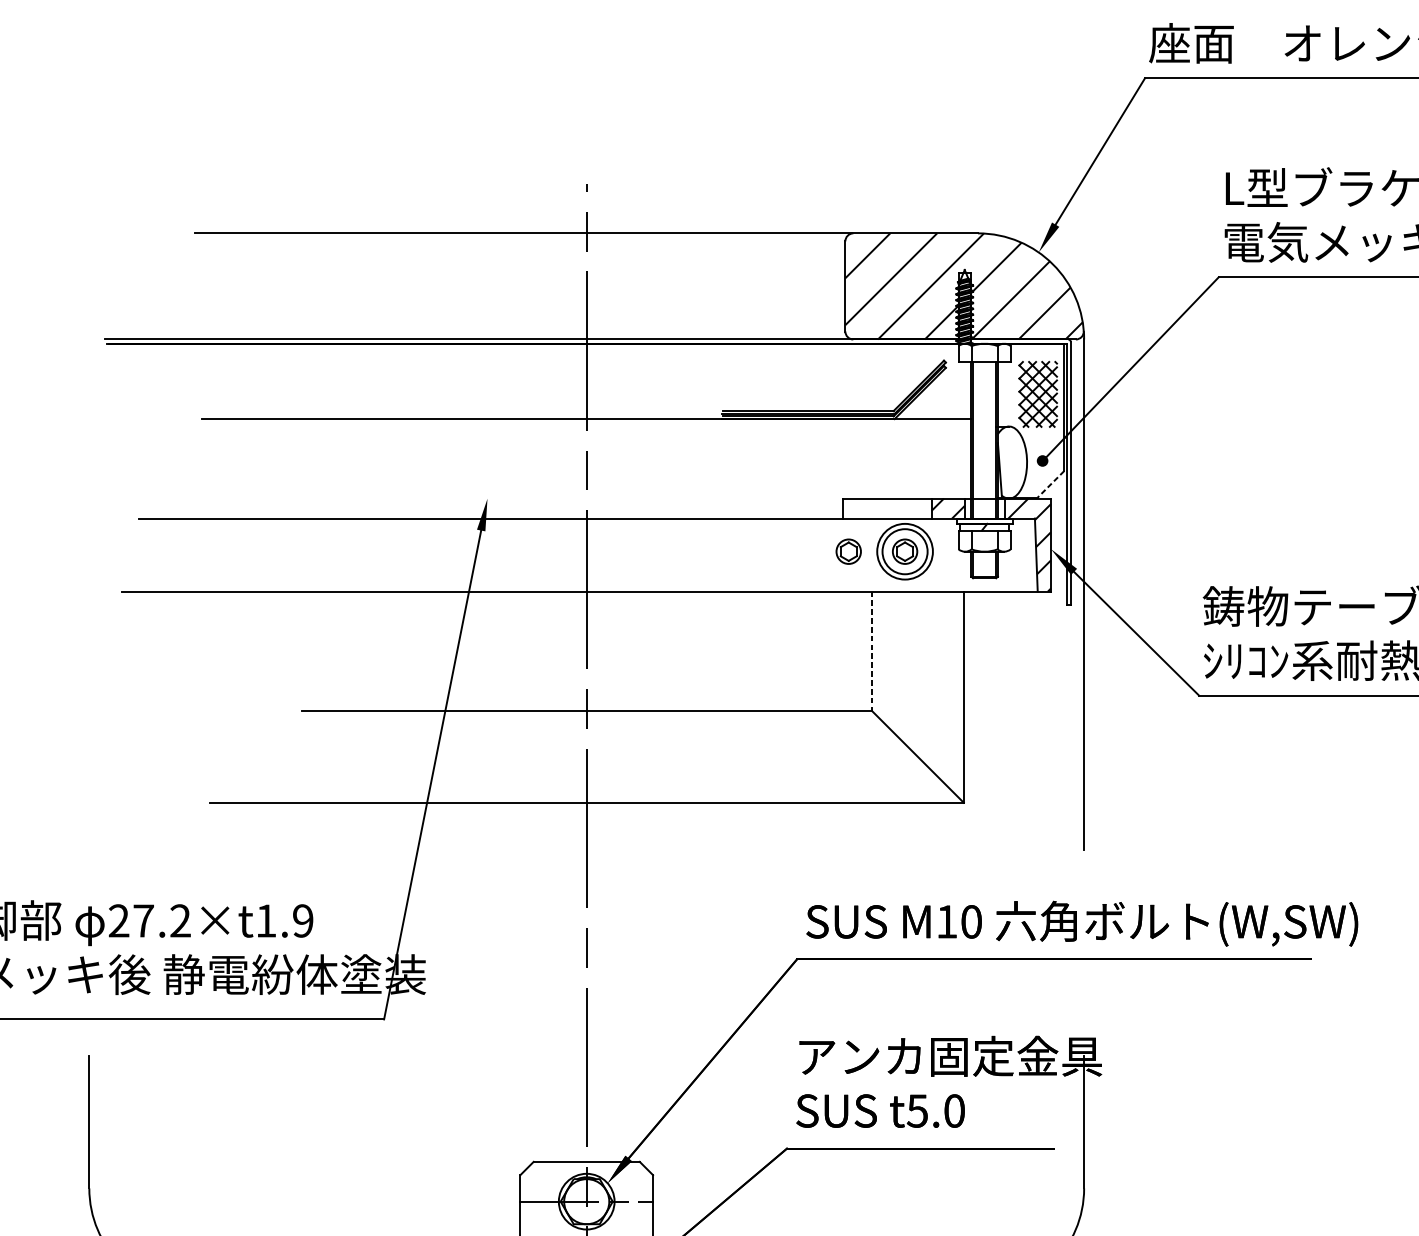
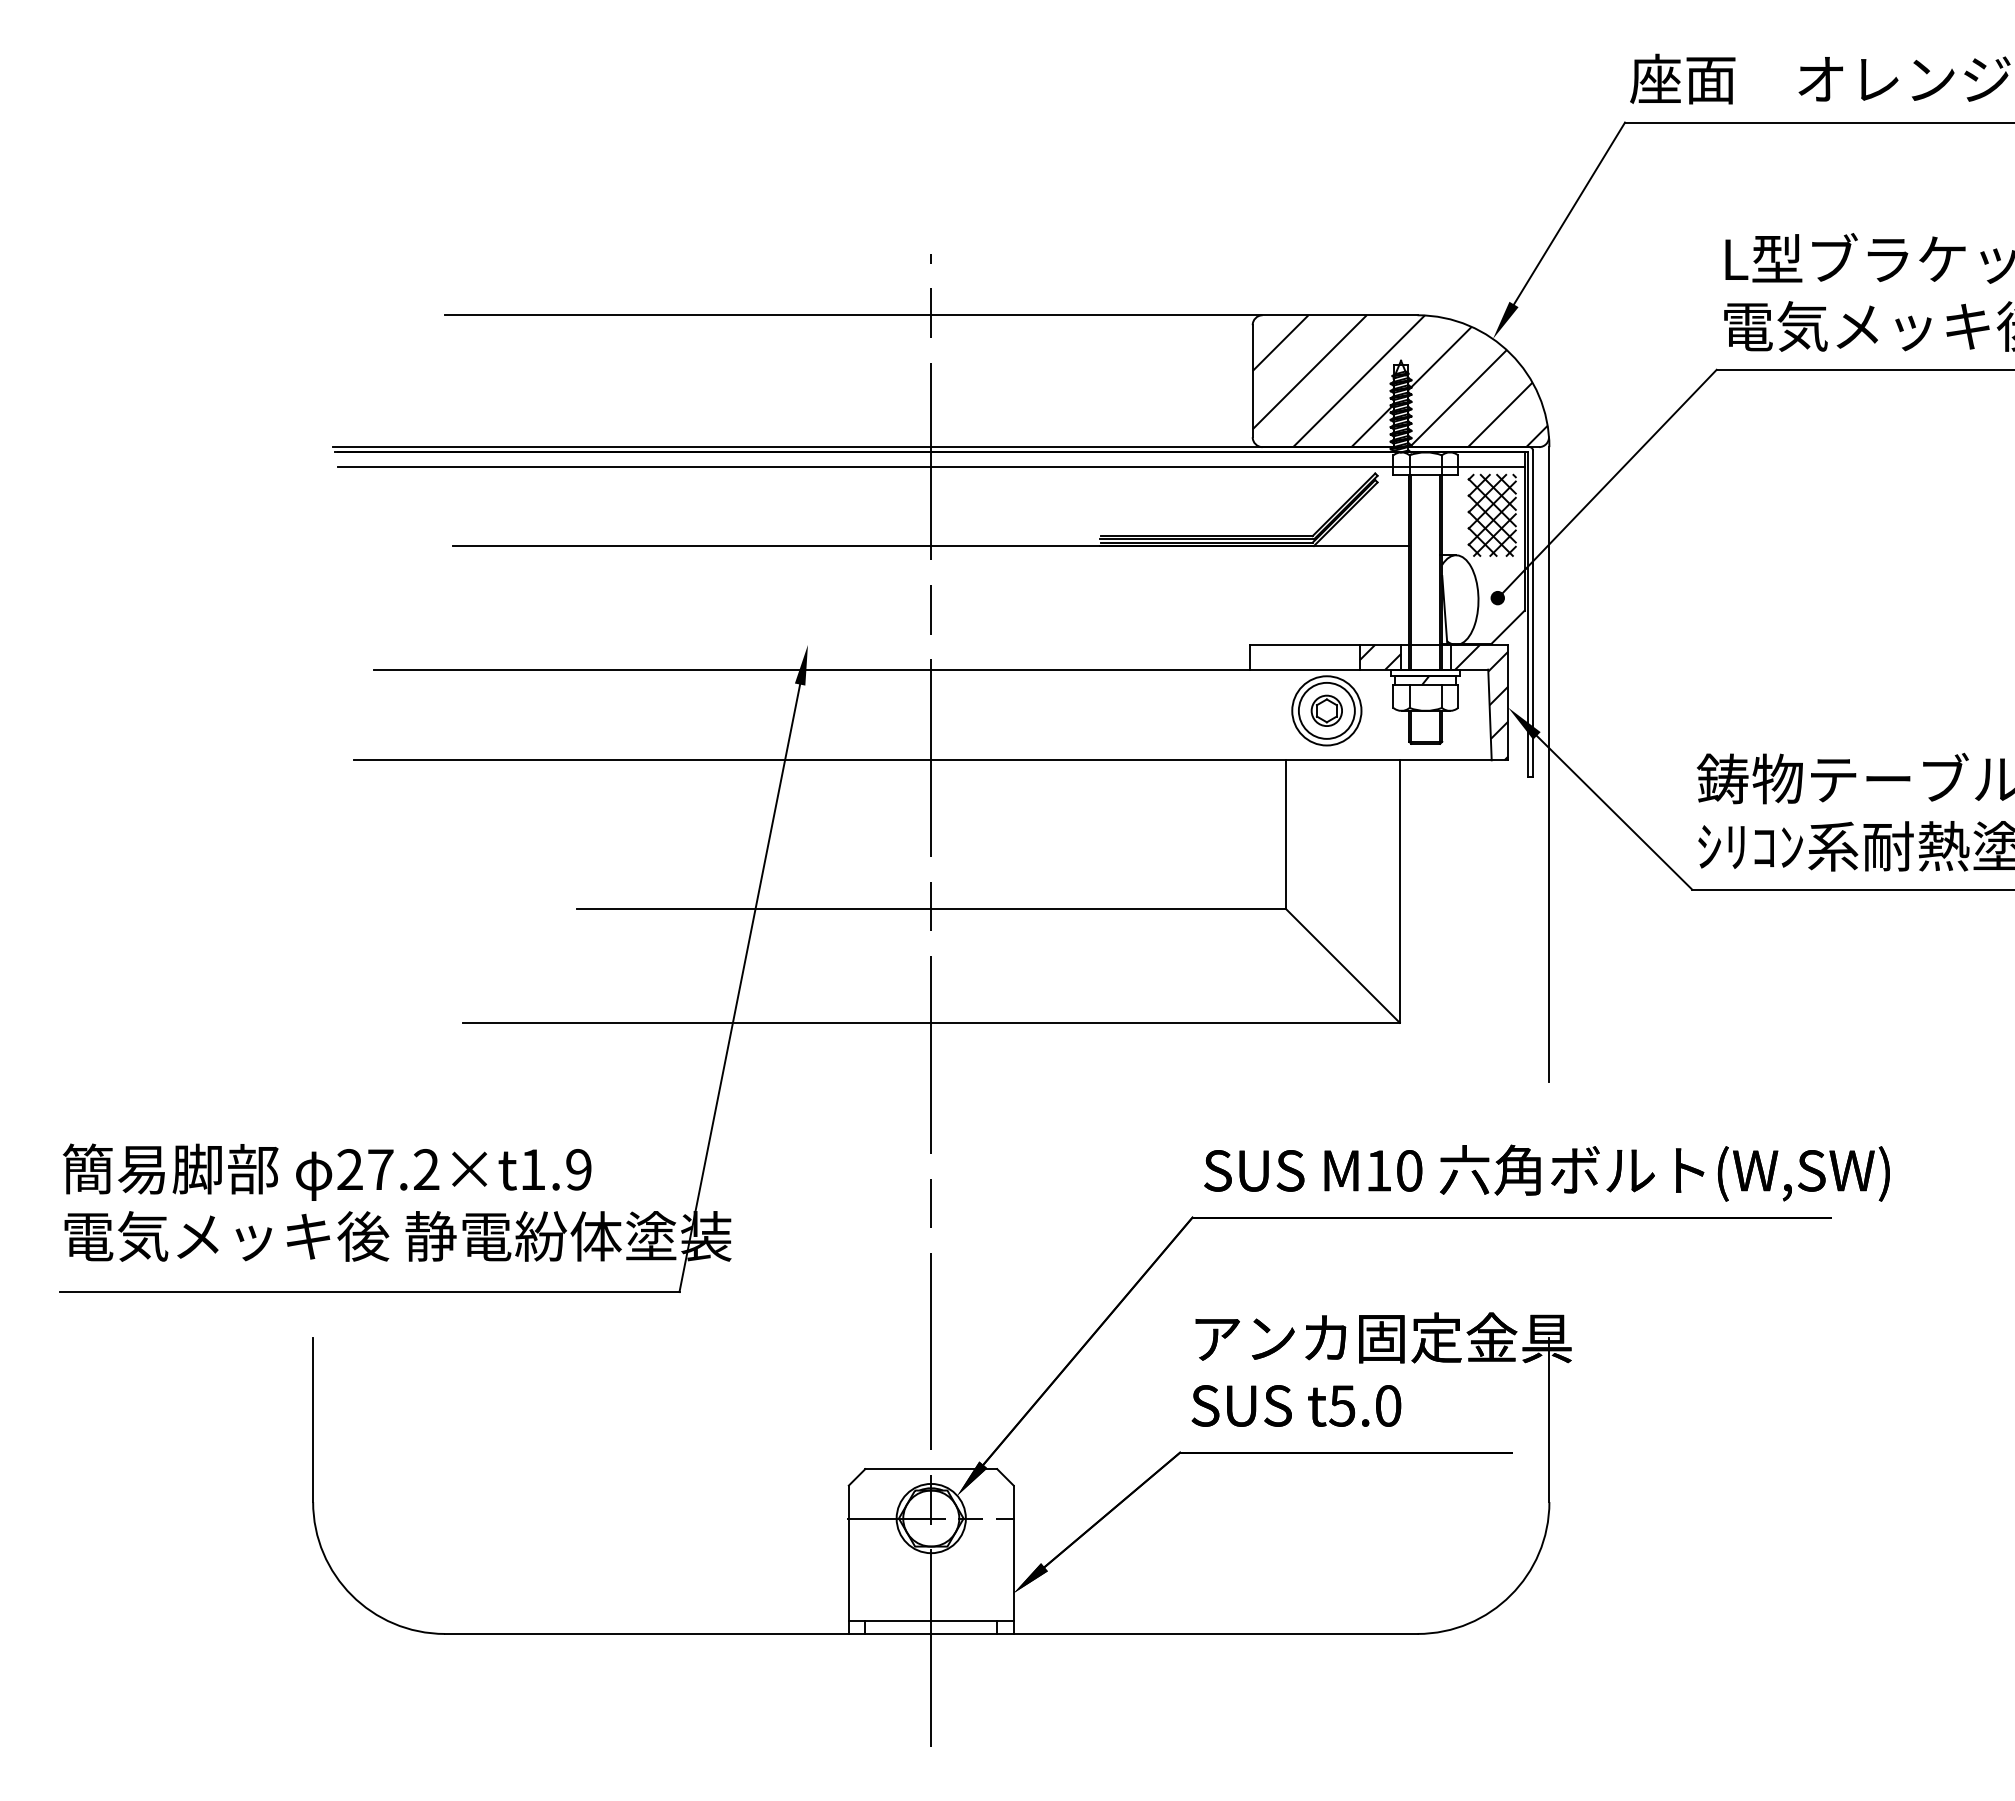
line: (586, 355) -> (930, 467), added
line: (1050, 484) -> (1507, 627), dashed -> solid
part: (848, 551) -> (1256, 710), removed
line: (871, 652) -> (1285, 835), dashed -> solid

